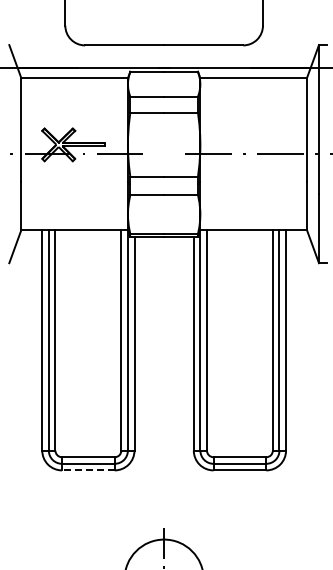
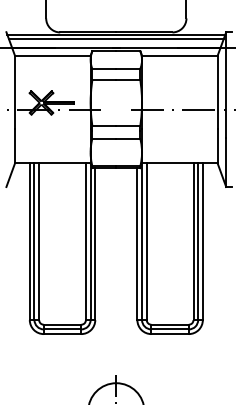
line: (163, 49) -> (115, 35), added
line: (163, 54) -> (115, 38), added
line: (87, 470) -> (61, 334), dashed -> solid

